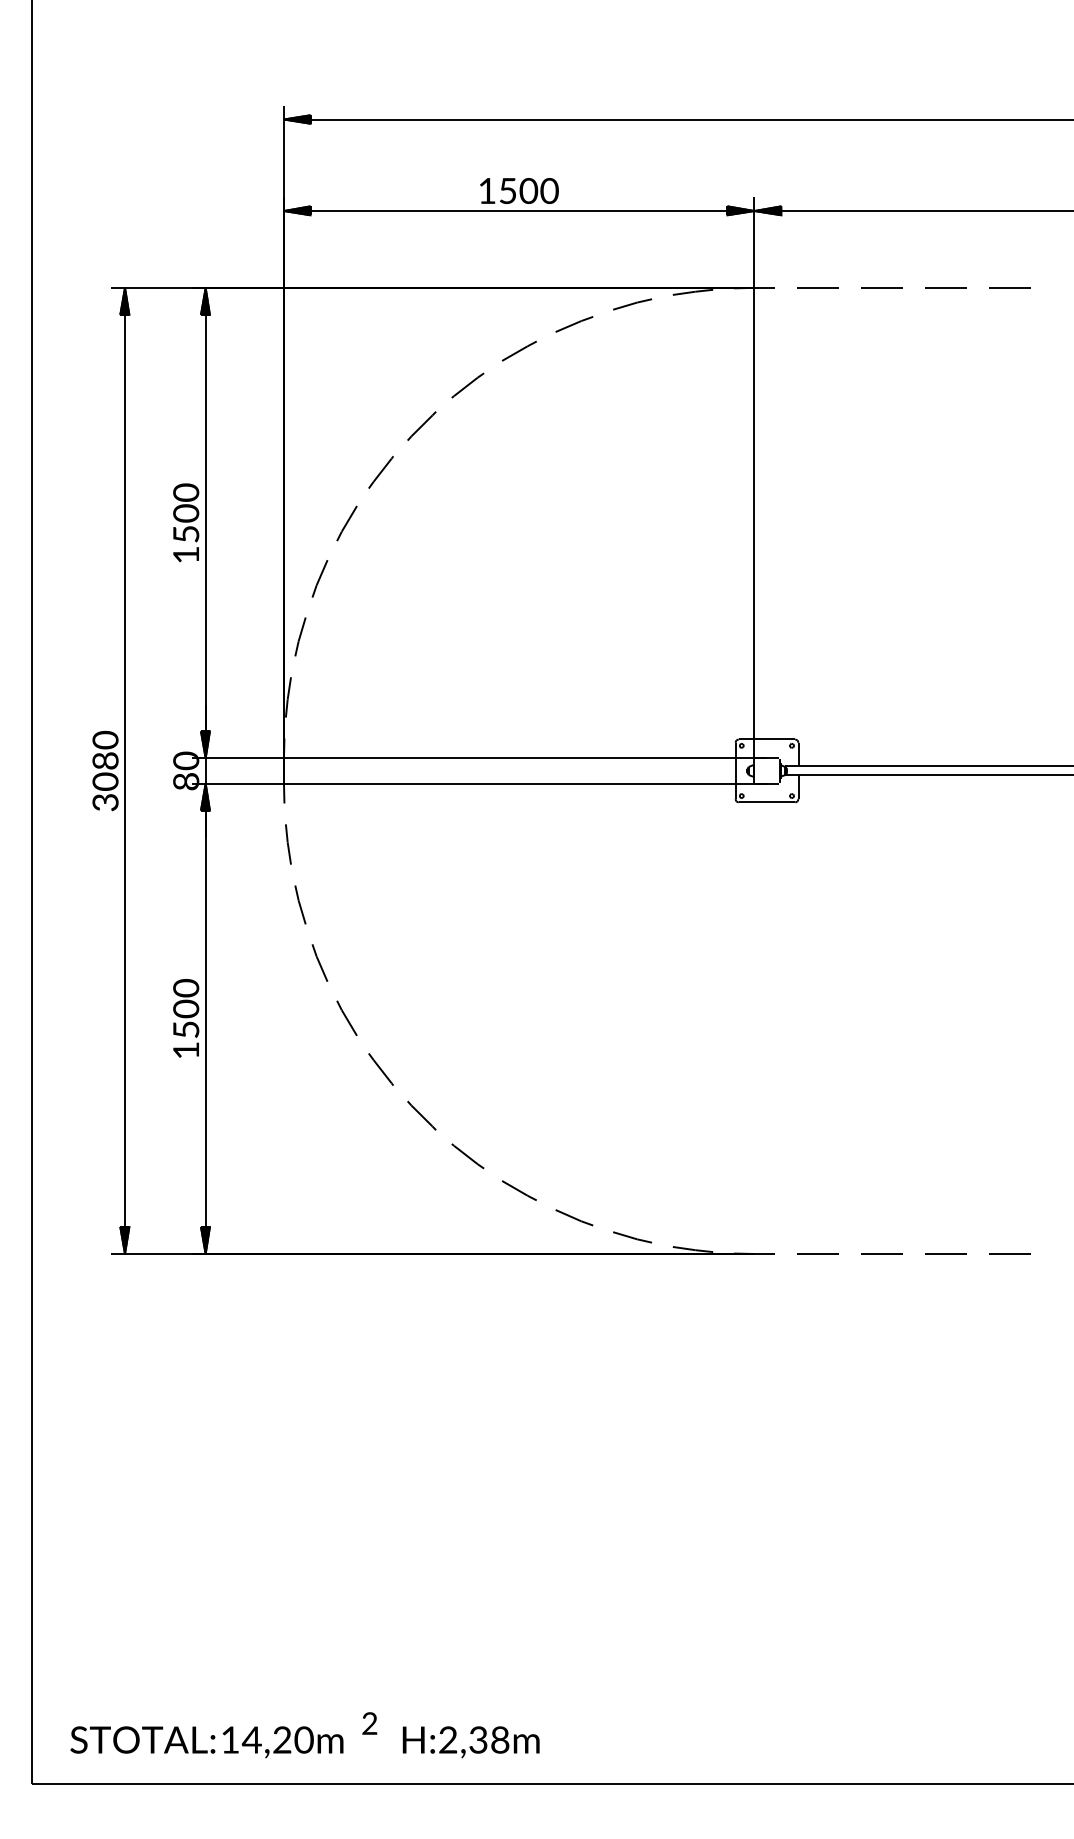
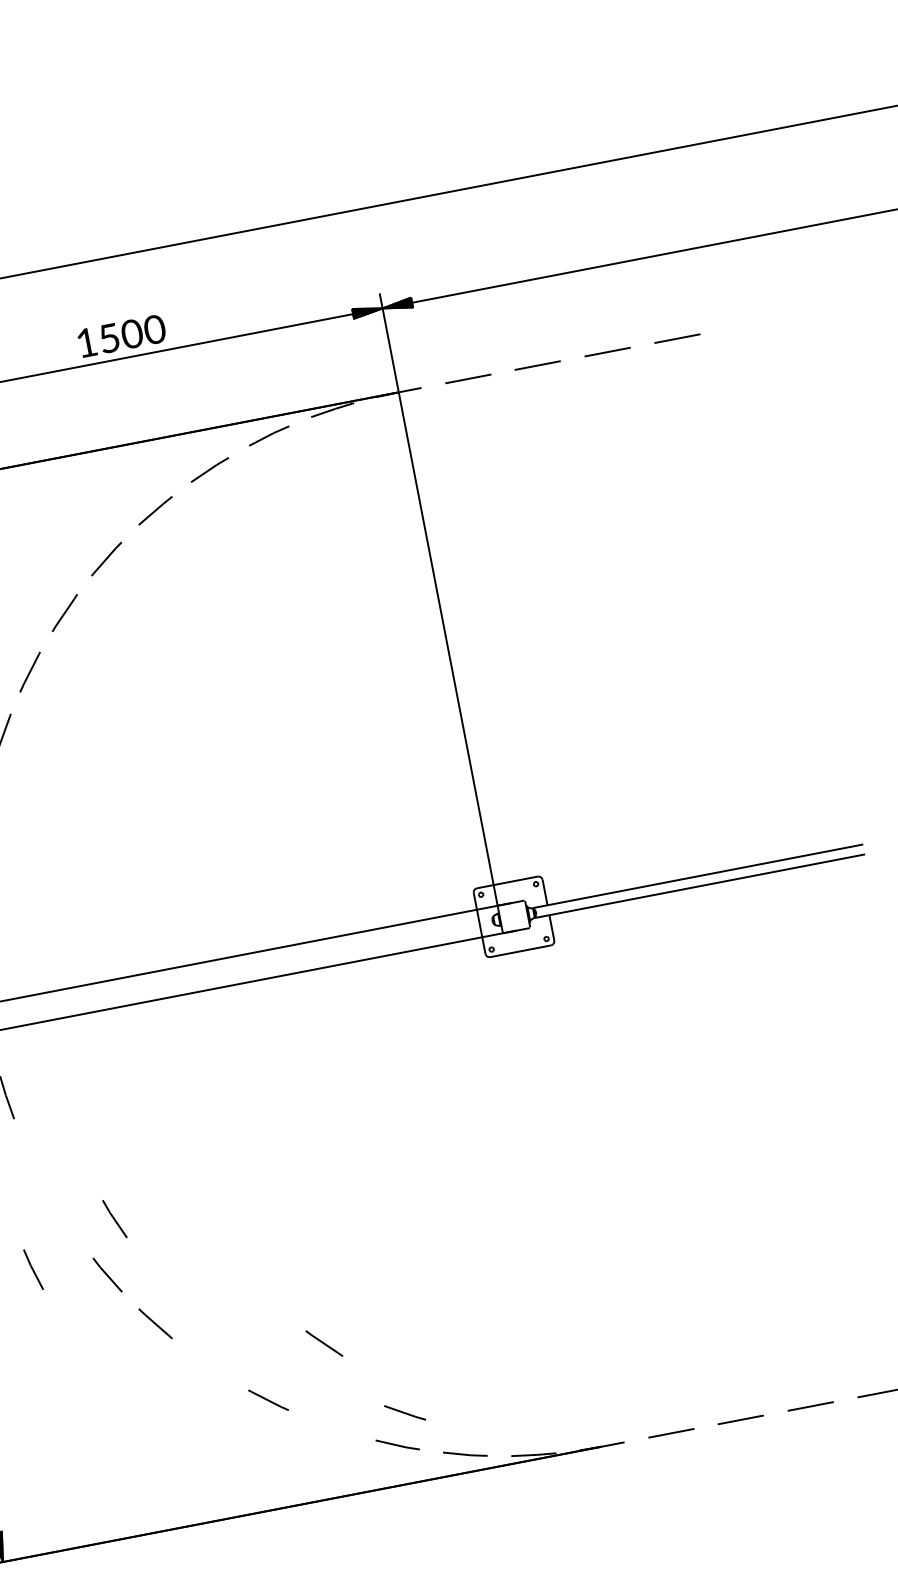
line: (300, 904) -> (33, 1269), moved
line: (319, 962) -> (114, 1218), moved
line: (421, 1115) -> (323, 1343), moved
line: (518, 1190) -> (404, 1412), moved

